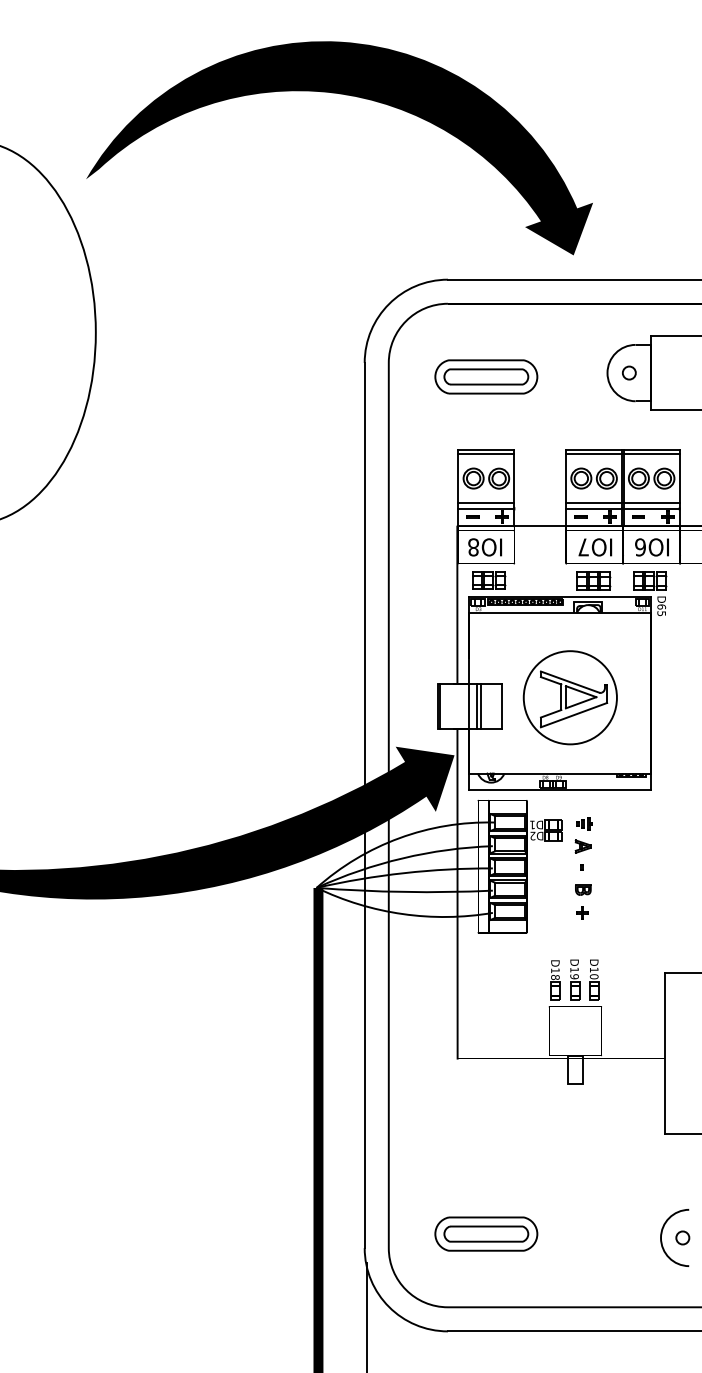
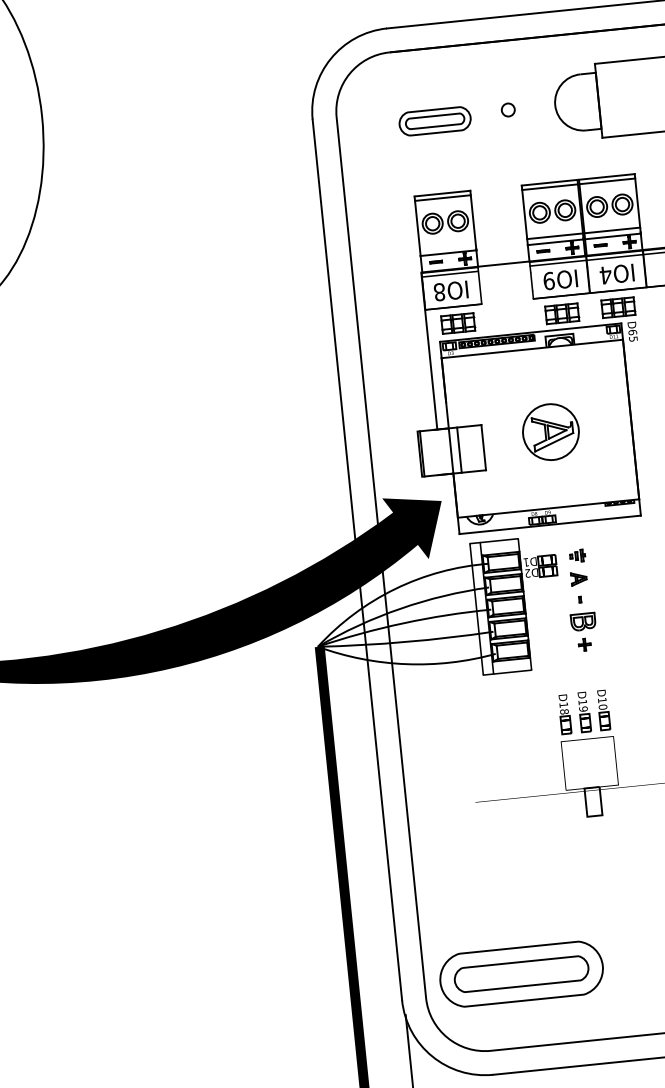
circle: (629, 372) -> (508, 109), moved
part: (486, 376) -> (435, 120), size x0.7
line: (486, 503) -> (448, 247), removed
text: (583, 547) -> (548, 281), IO7 -> IO9
text: (640, 547) -> (605, 275), IO6 -> IO4
part: (569, 697) -> (550, 431), size x0.6
line: (481, 706) -> (463, 449), removed
part: (583, 889) -> (583, 621), size x1.6
line: (457, 893) -> (458, 638), removed
part: (486, 1233) -> (521, 973), size x1.6

